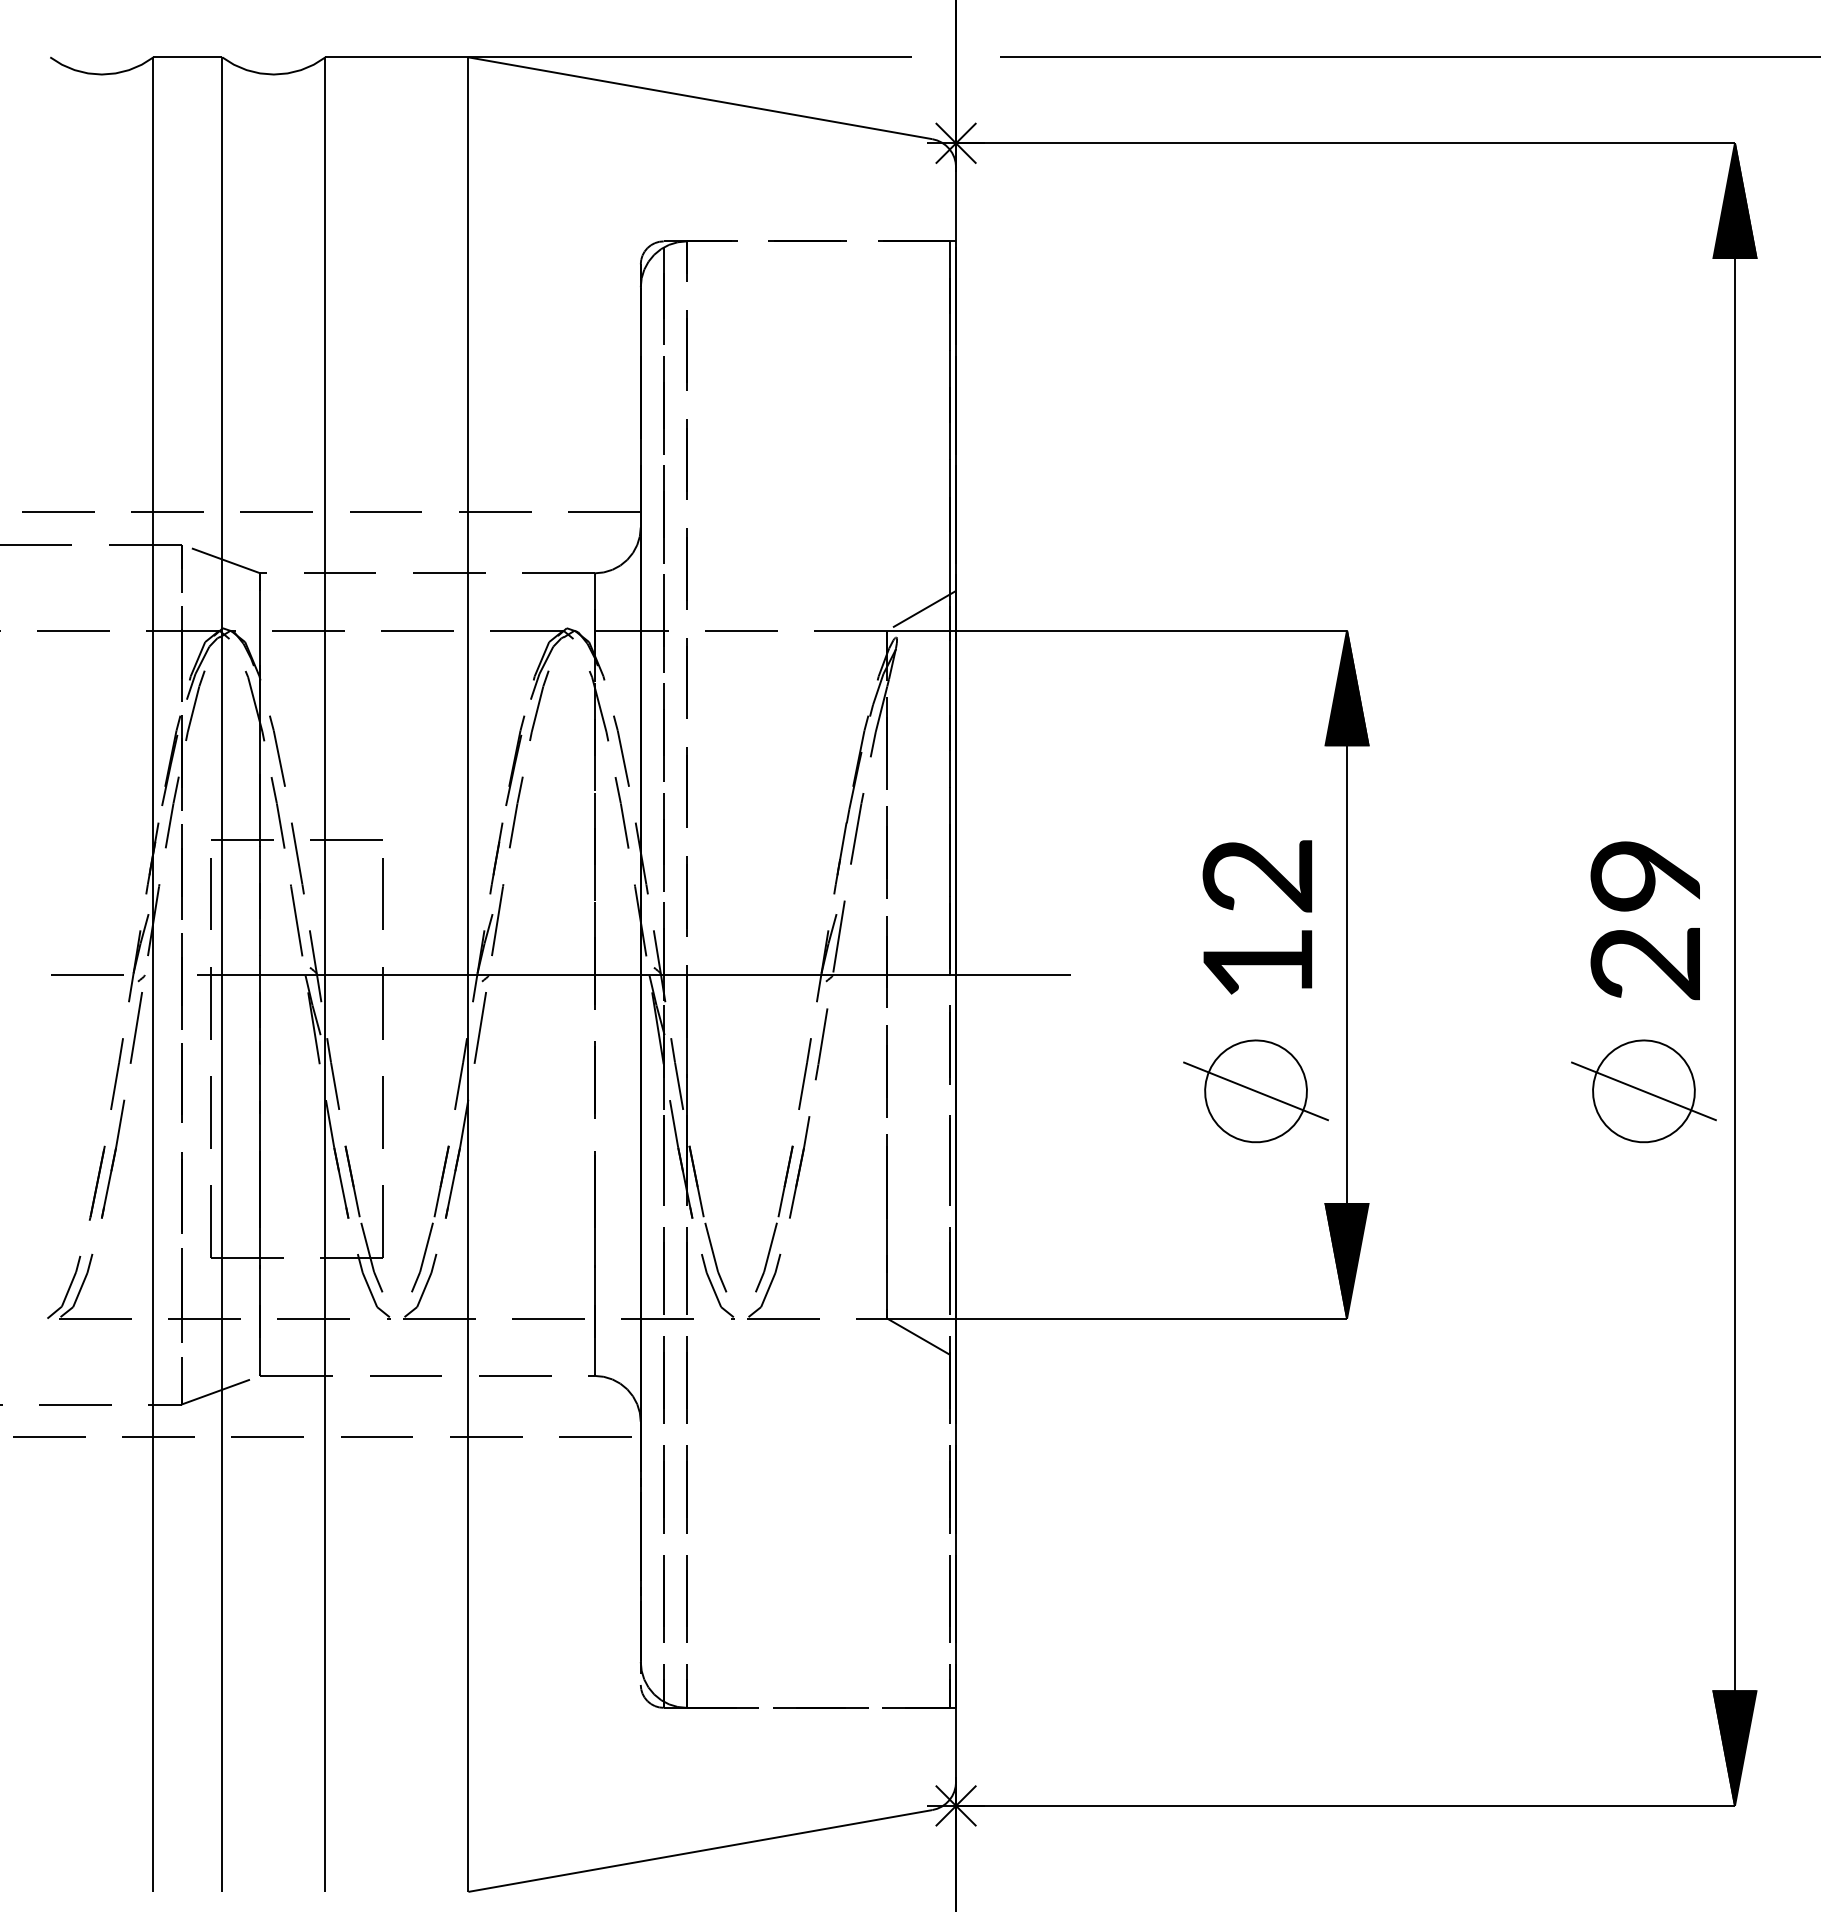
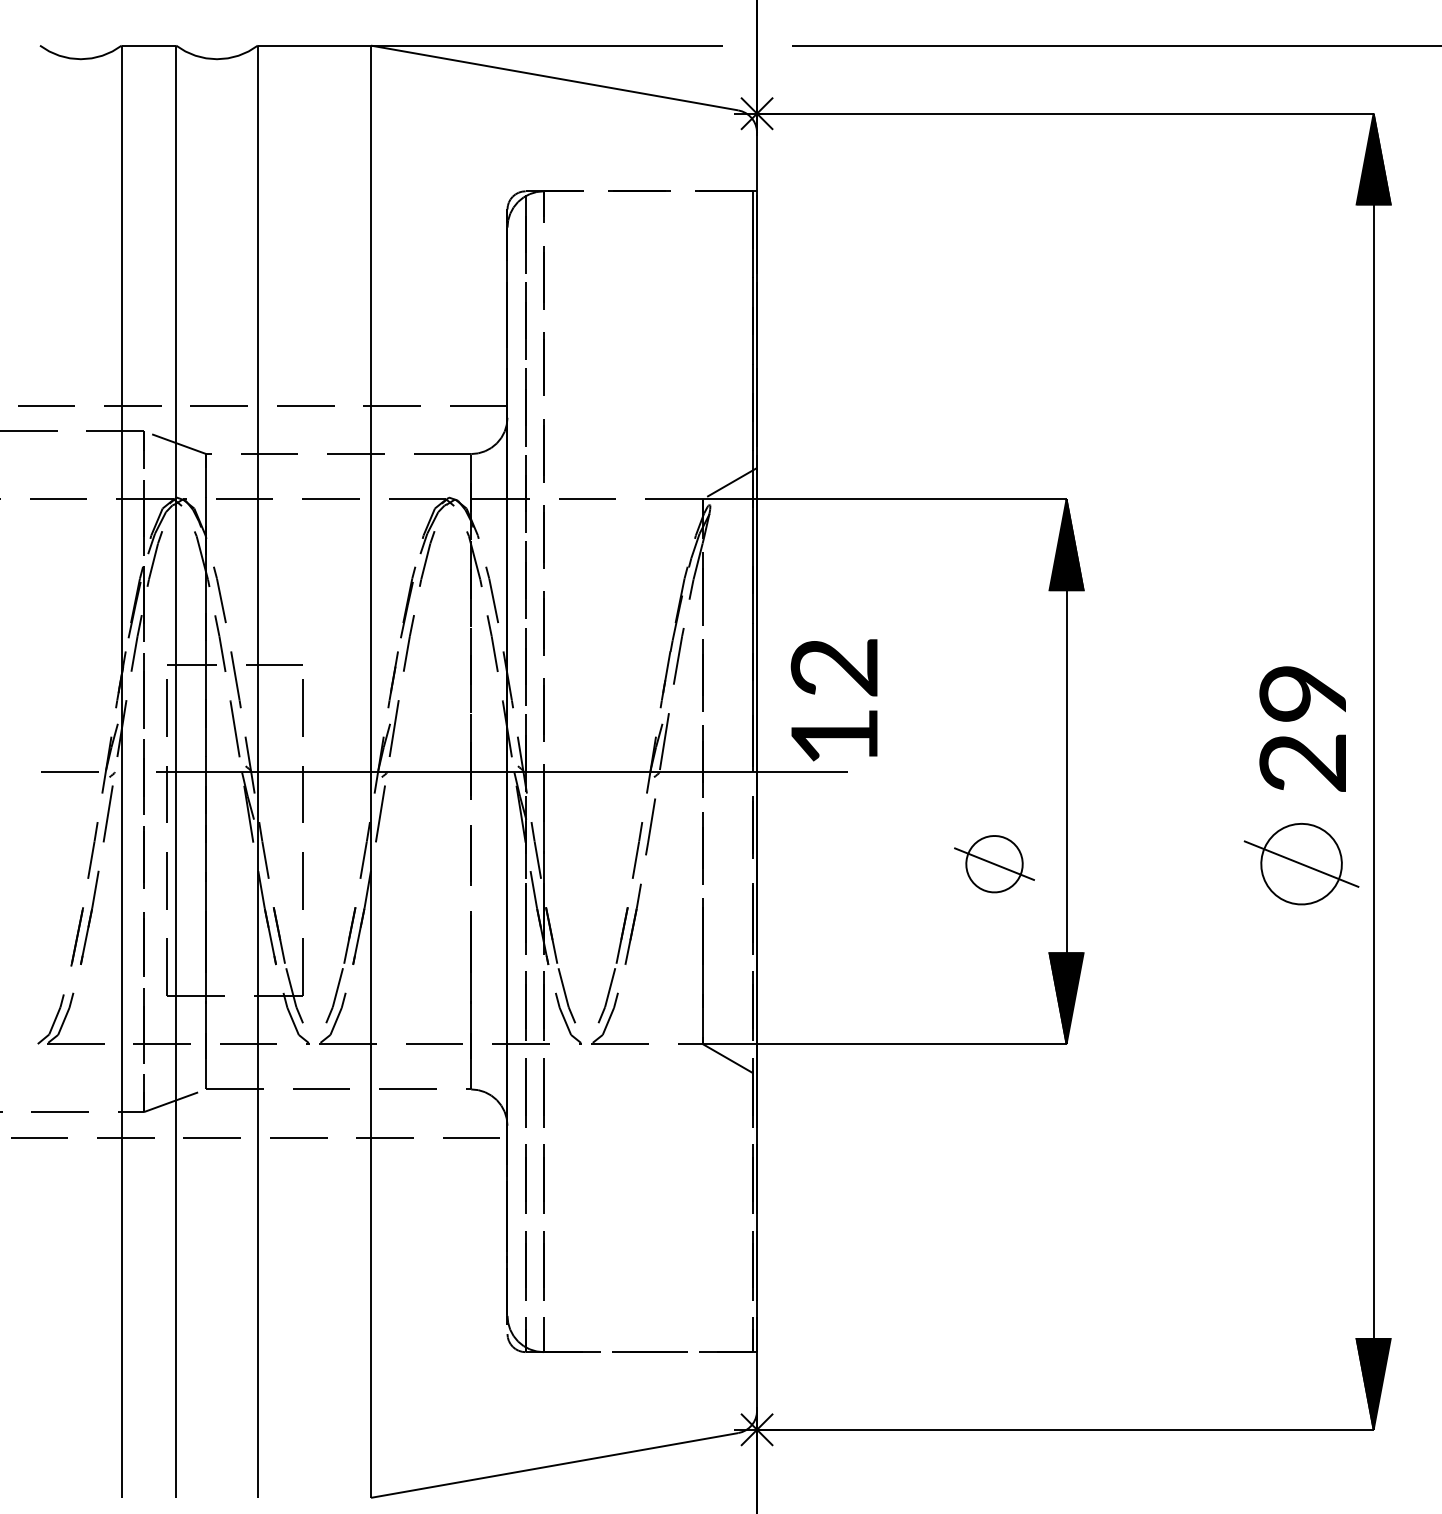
text: (1257, 917) -> (834, 700), moved
part: (1255, 1091) -> (994, 864), size x0.7

